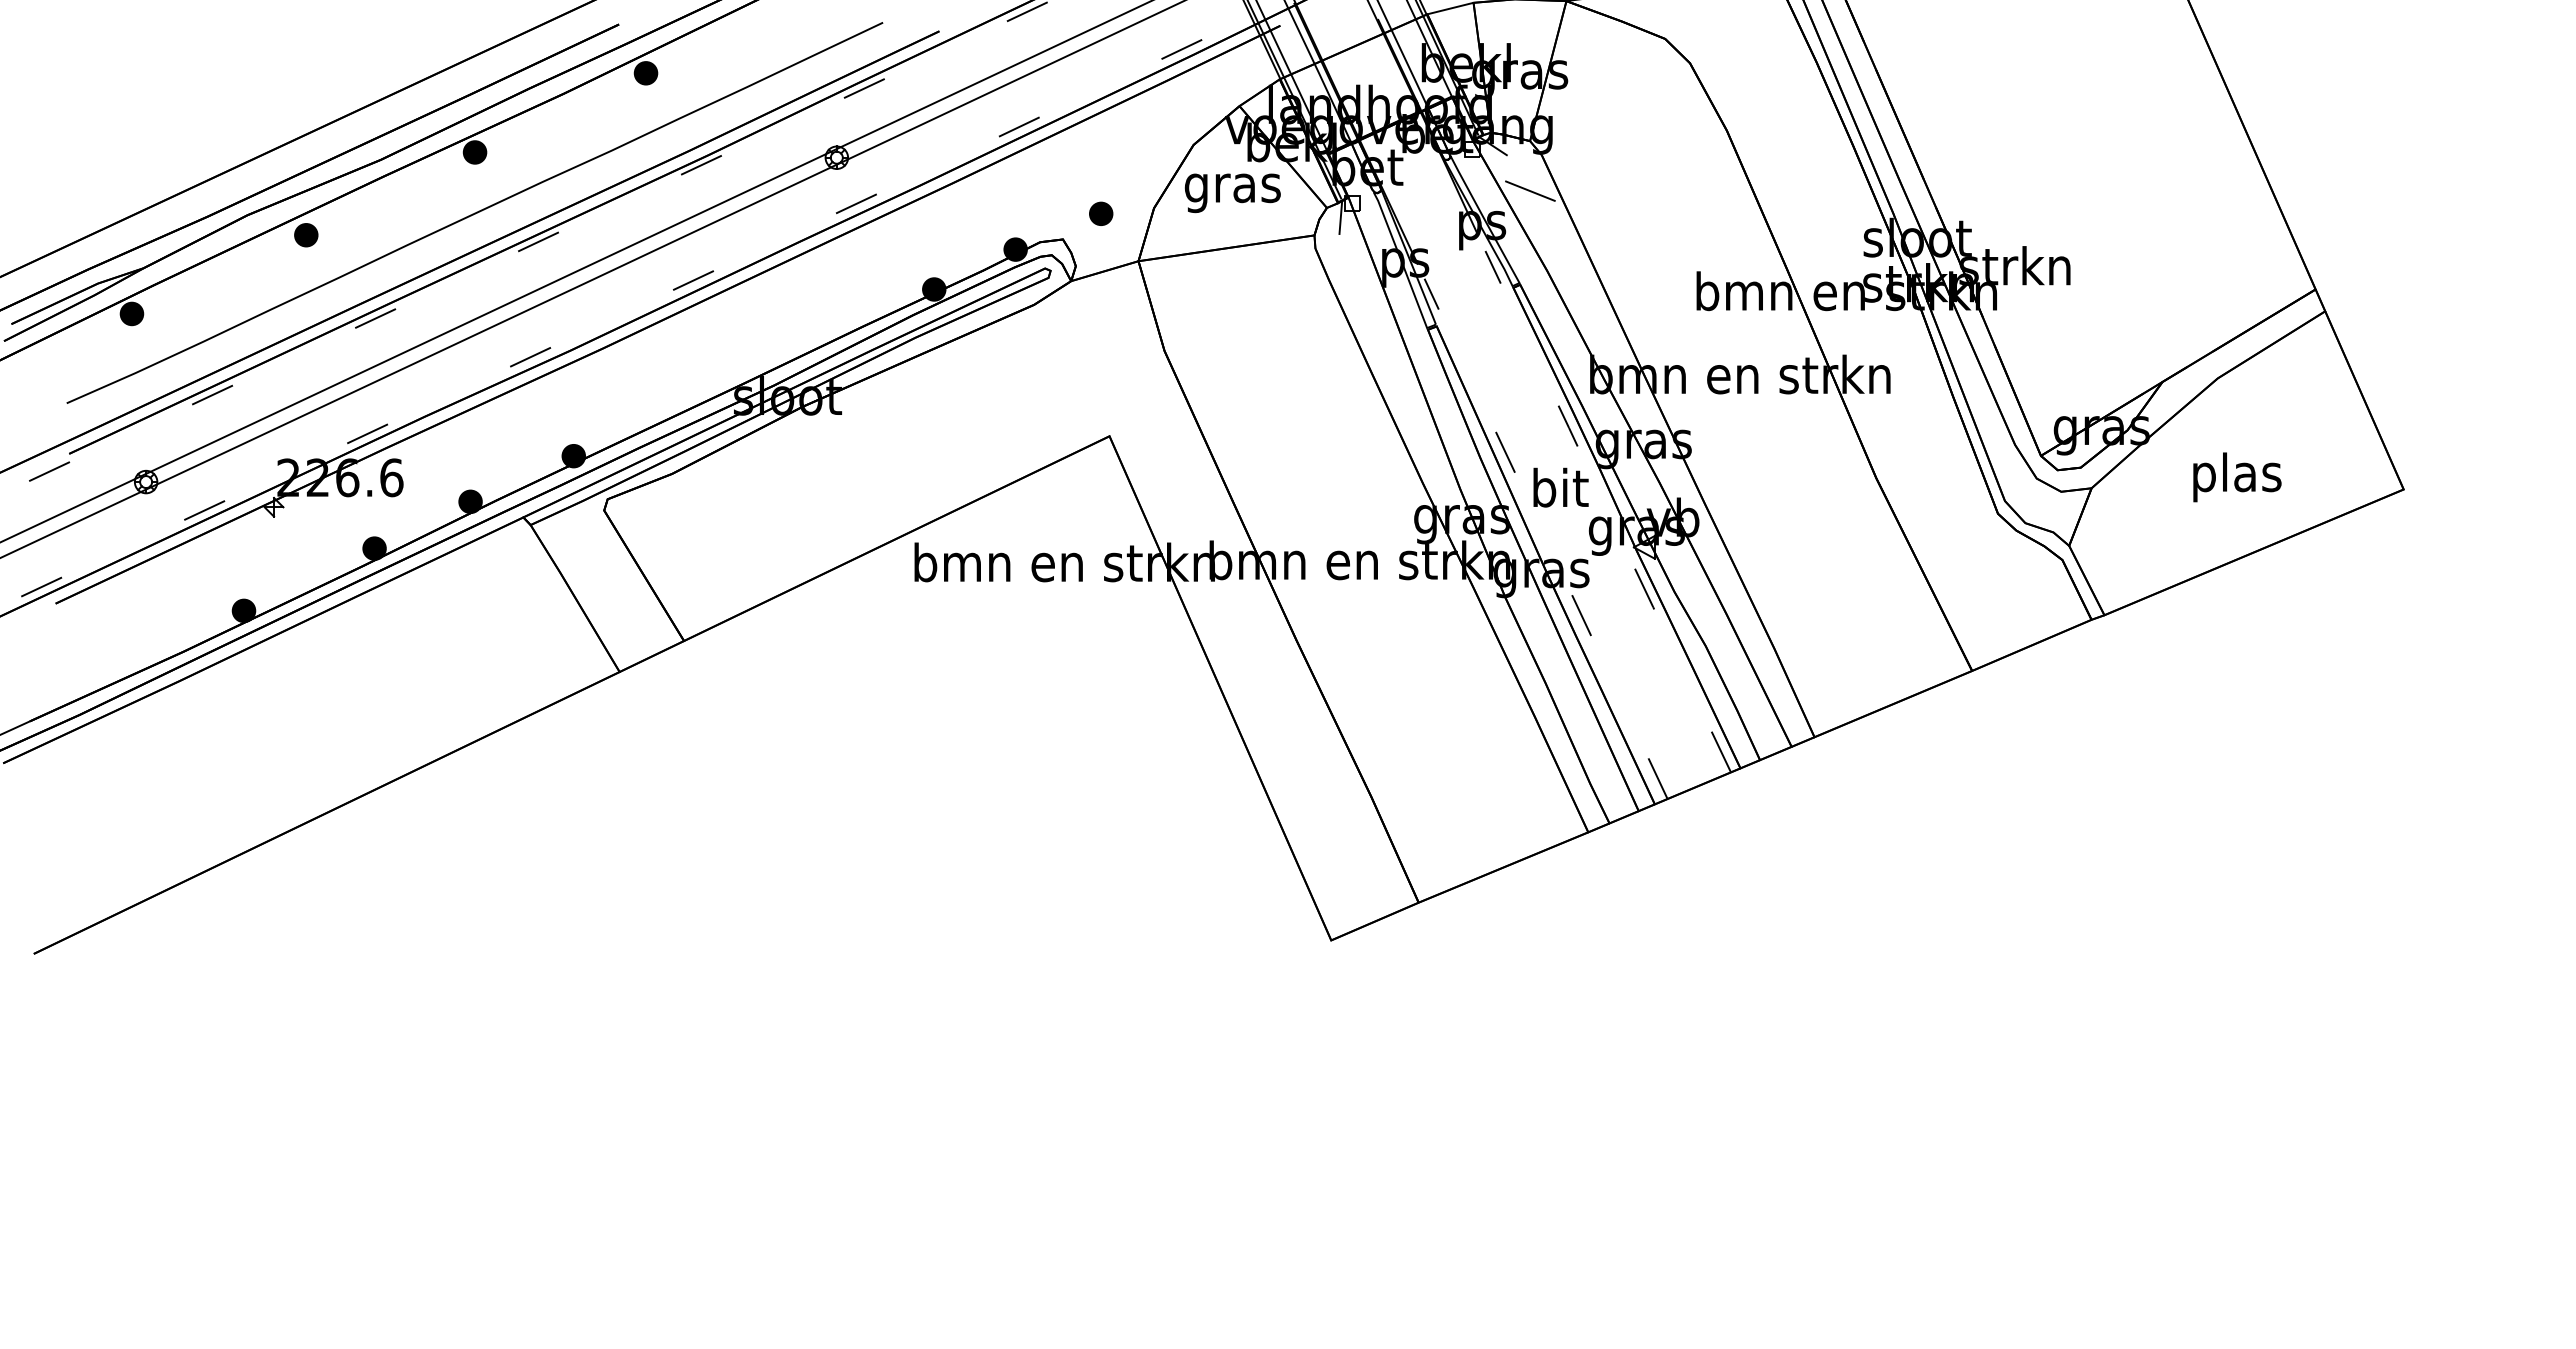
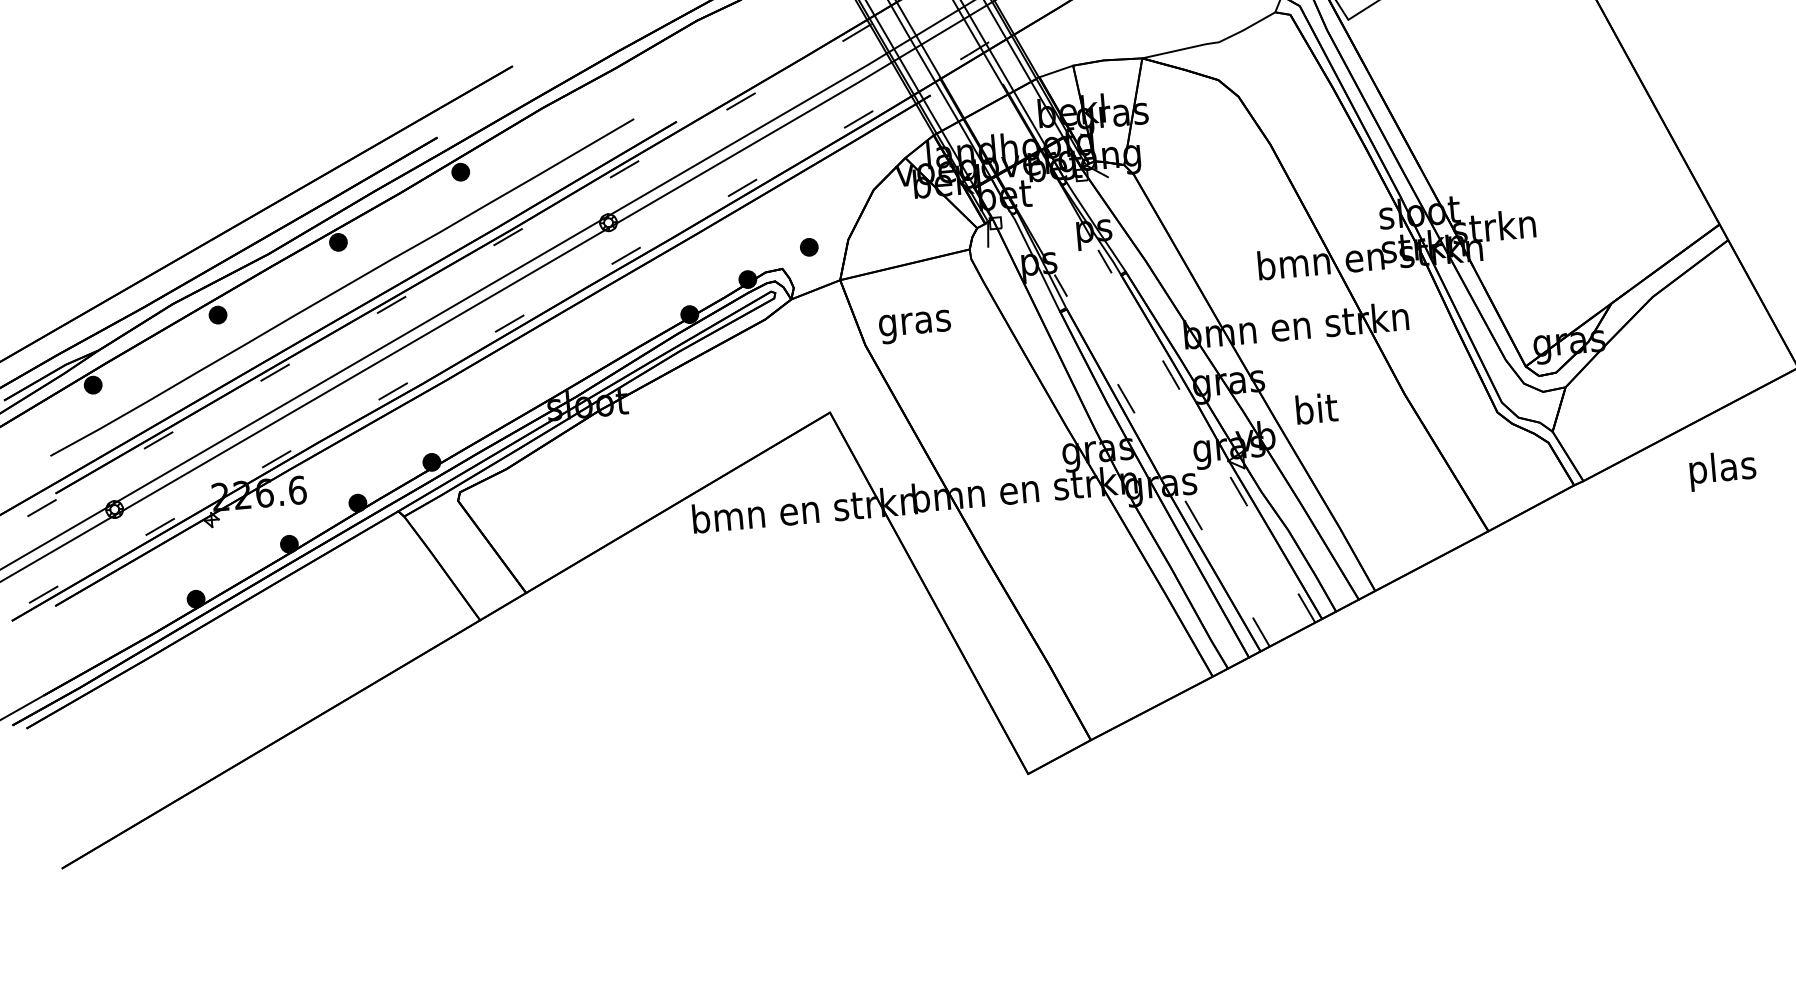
line: (1530, 190) -> (1127, 201), removed
text: (1232, 193) -> (914, 327), moved
text: (2237, 477) -> (1723, 470), moved
text: (1560, 487) -> (1316, 408), moved

